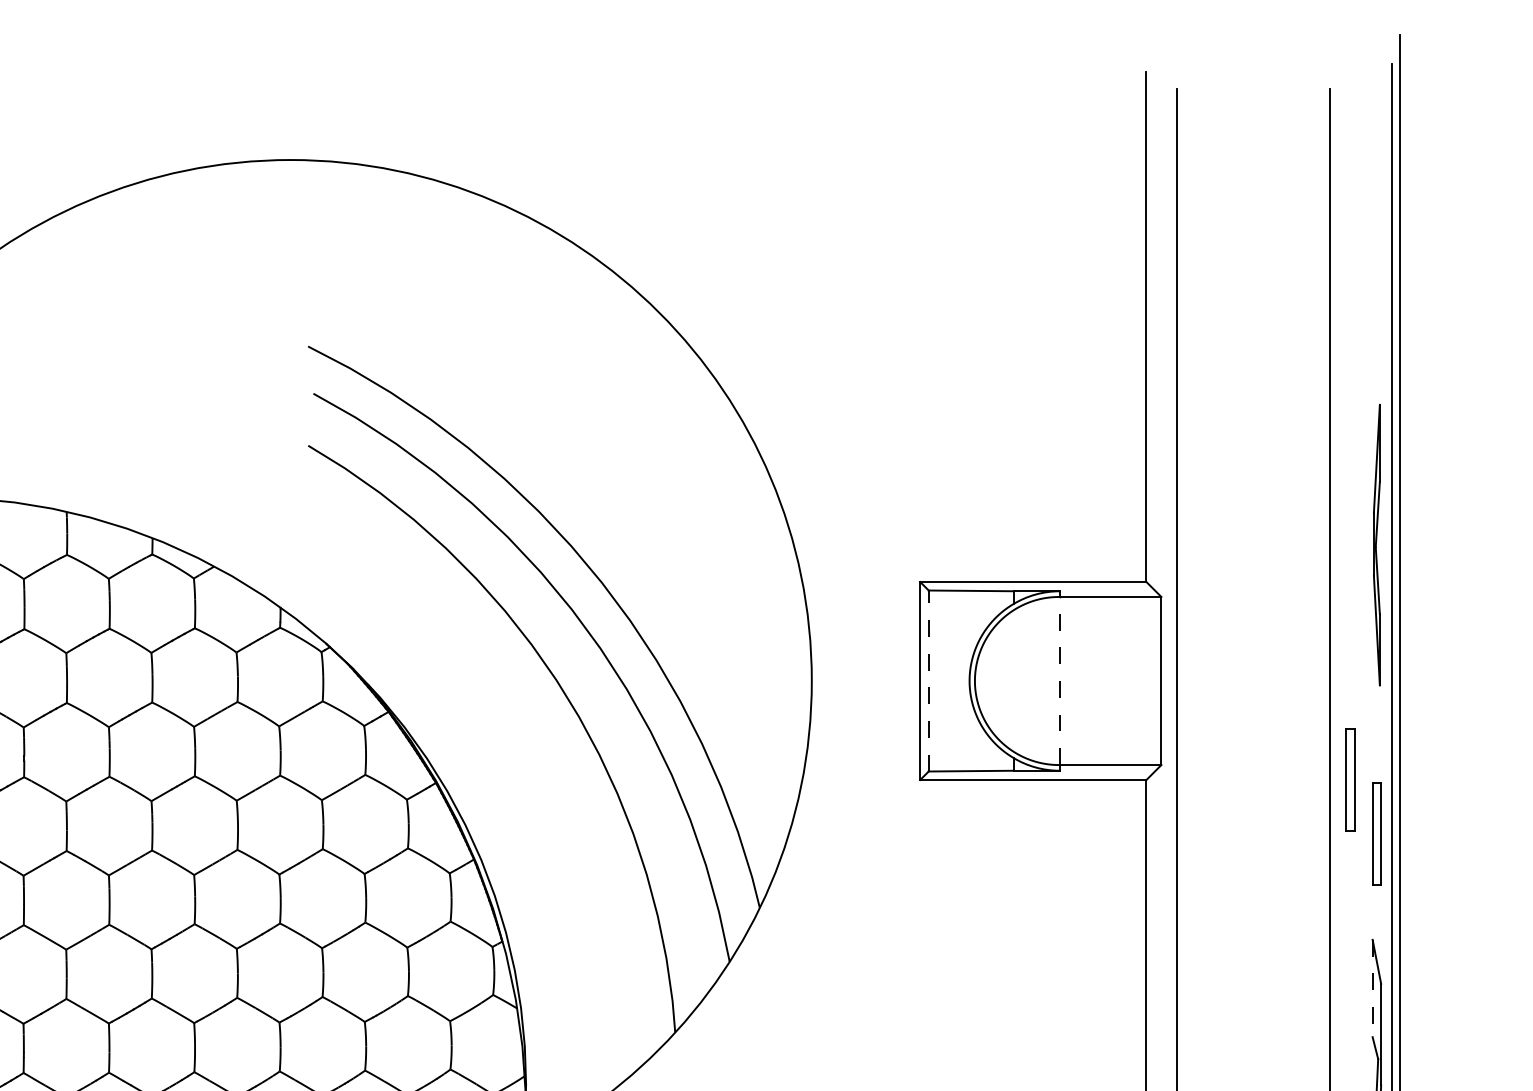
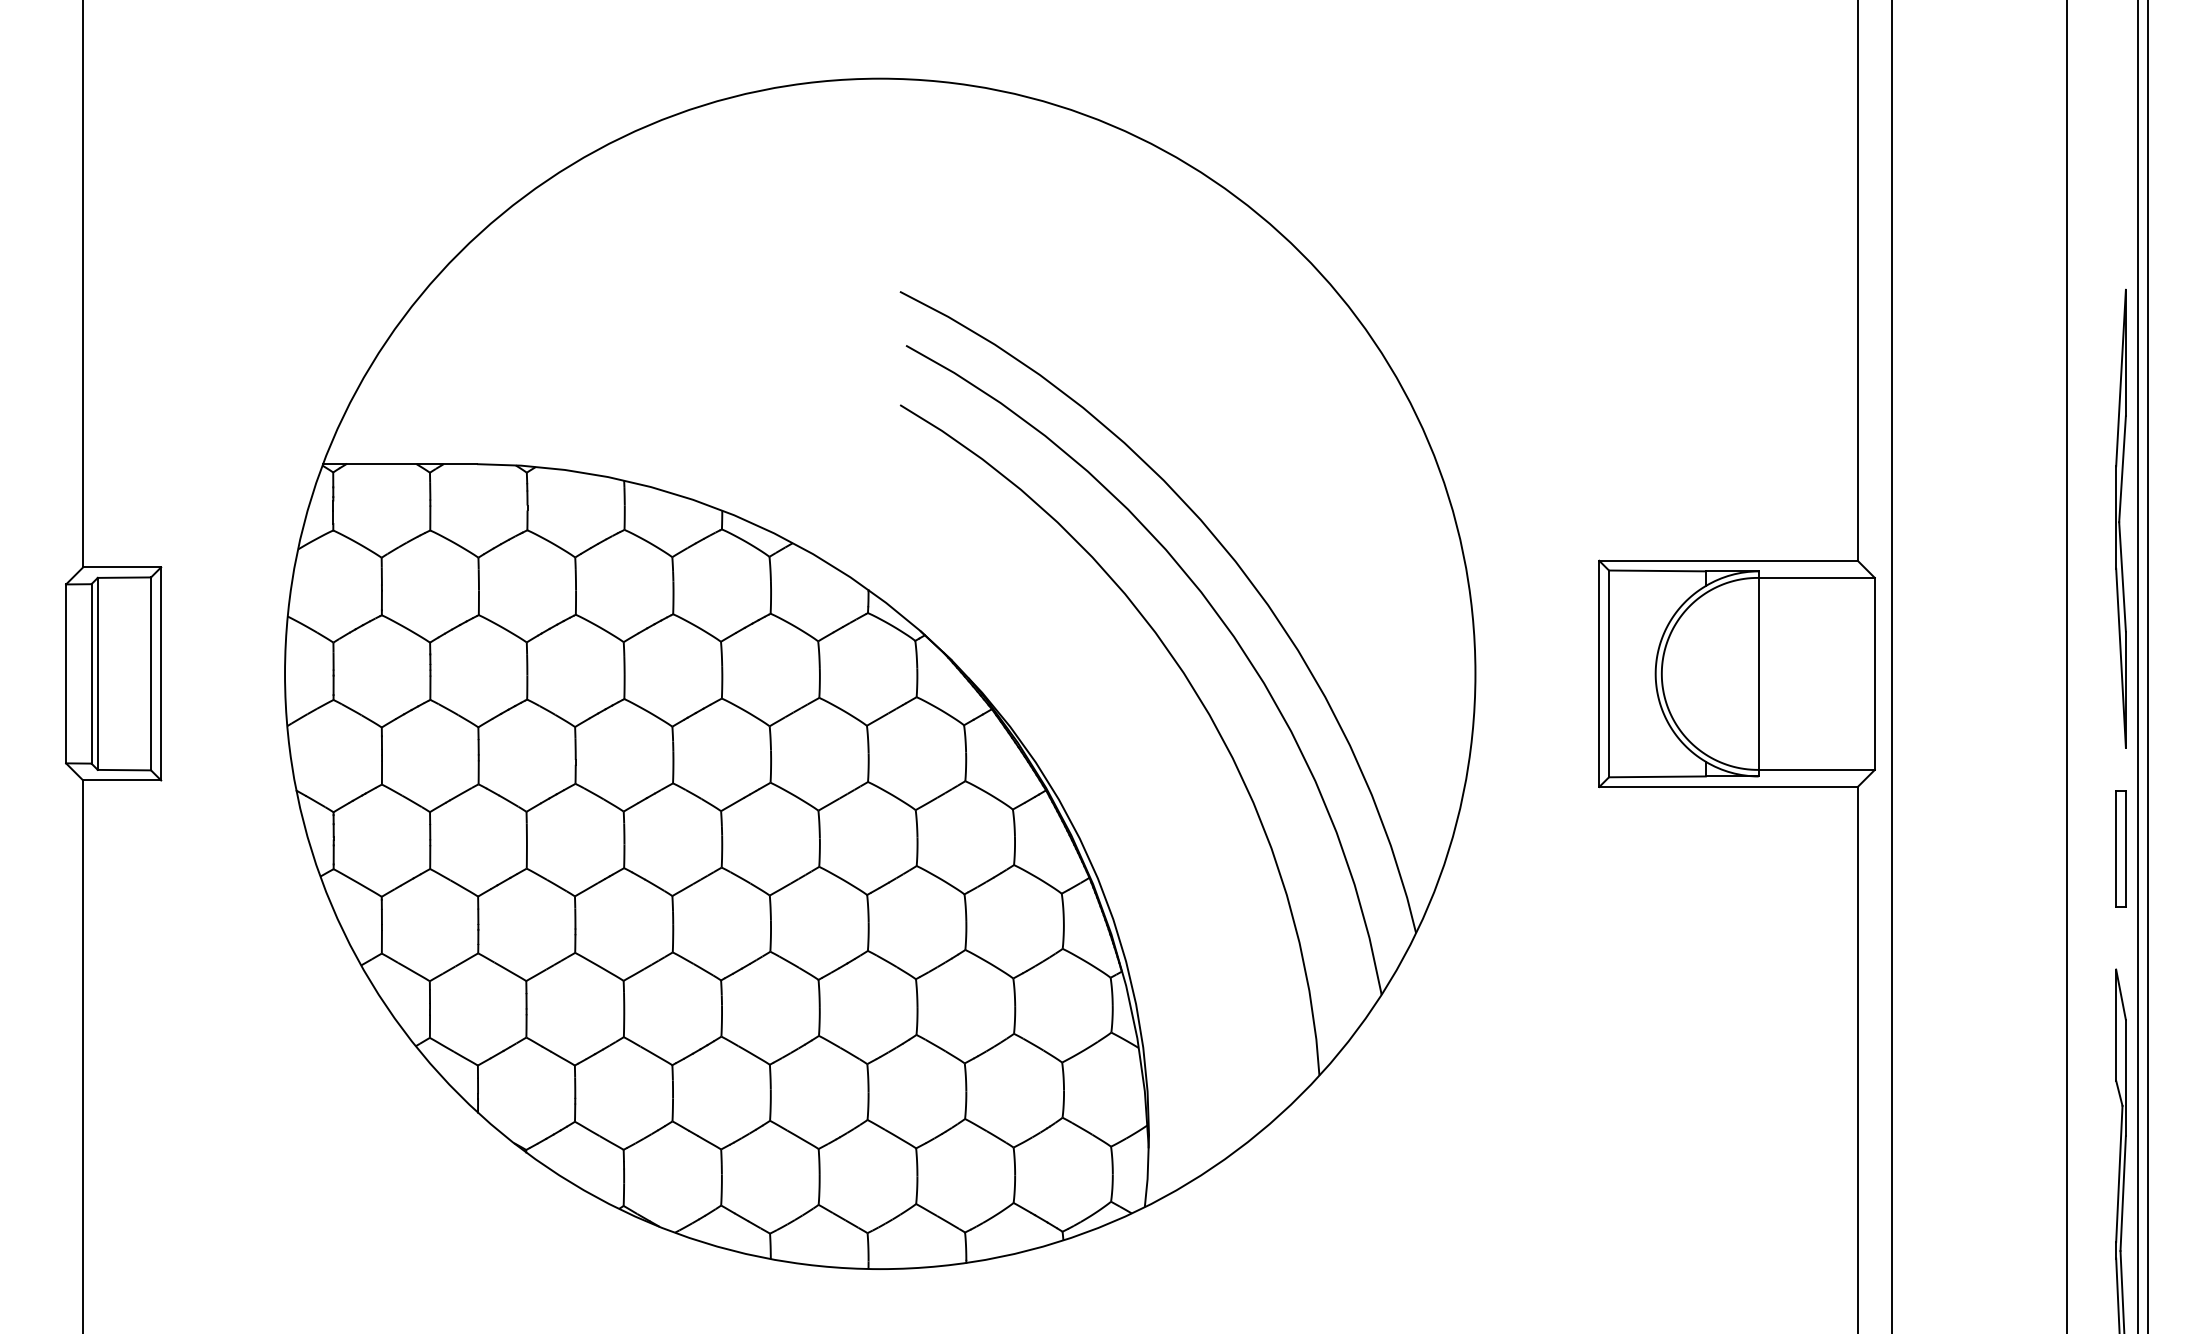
part: (1376, 544) -> (2120, 518), size x1.43
line: (929, 680) -> (1609, 673), dashed -> solid
line: (1059, 680) -> (1758, 673), dashed -> solid
part: (1350, 779) -> (2090, 786), removed
line: (1372, 988) -> (2116, 1025), dashed -> solid

